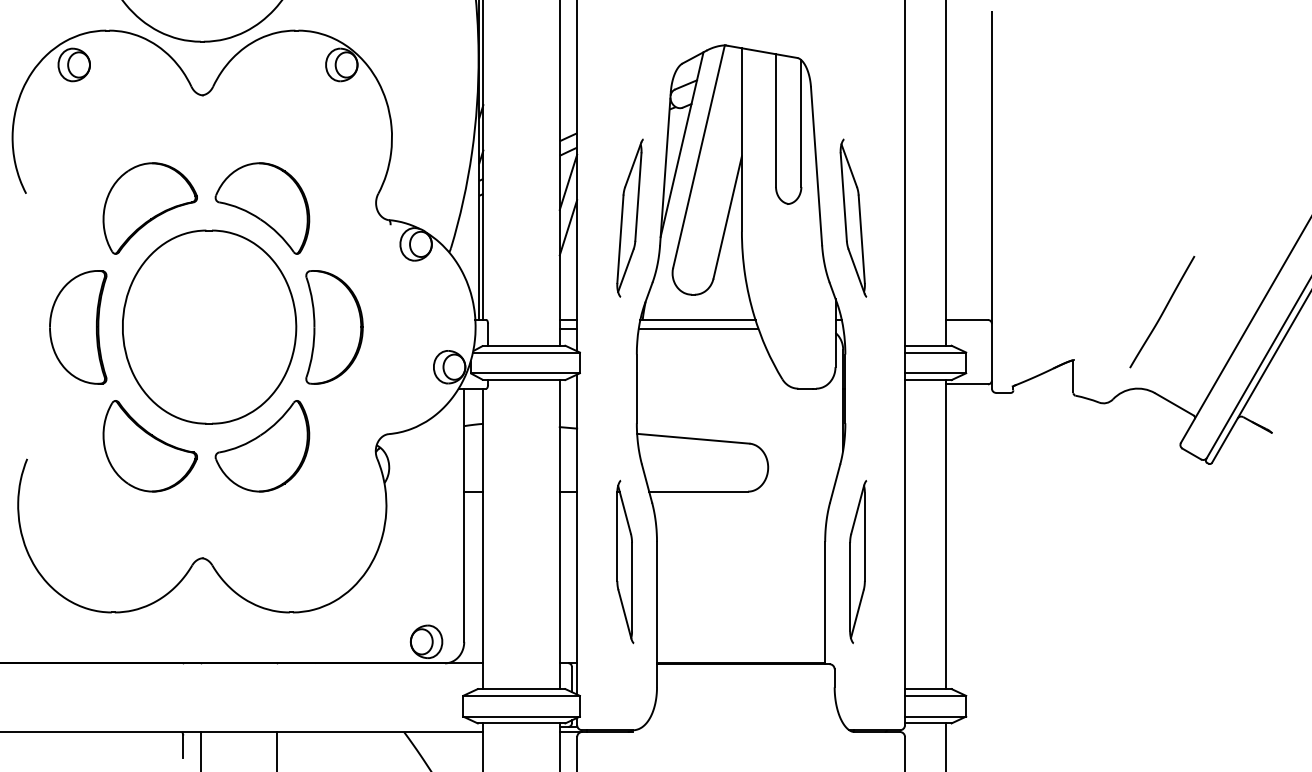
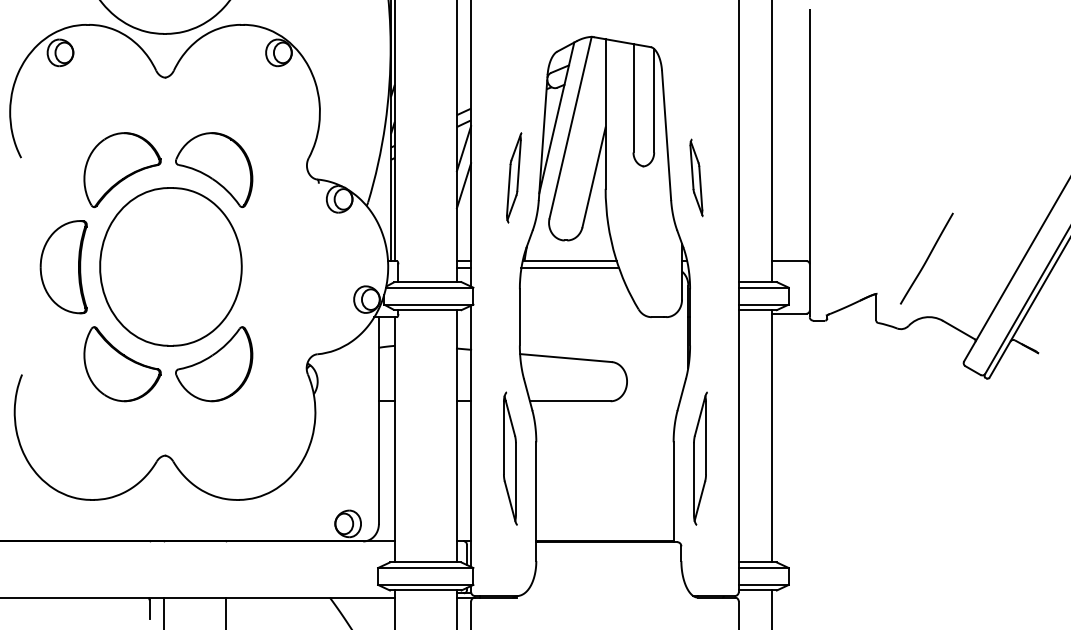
part: (629, 217) -> (513, 177), size x0.7
part: (853, 217) -> (696, 177), size x0.6
part: (1162, 312) -> (927, 259), moved
part: (334, 327) -> (272, 267), removed

